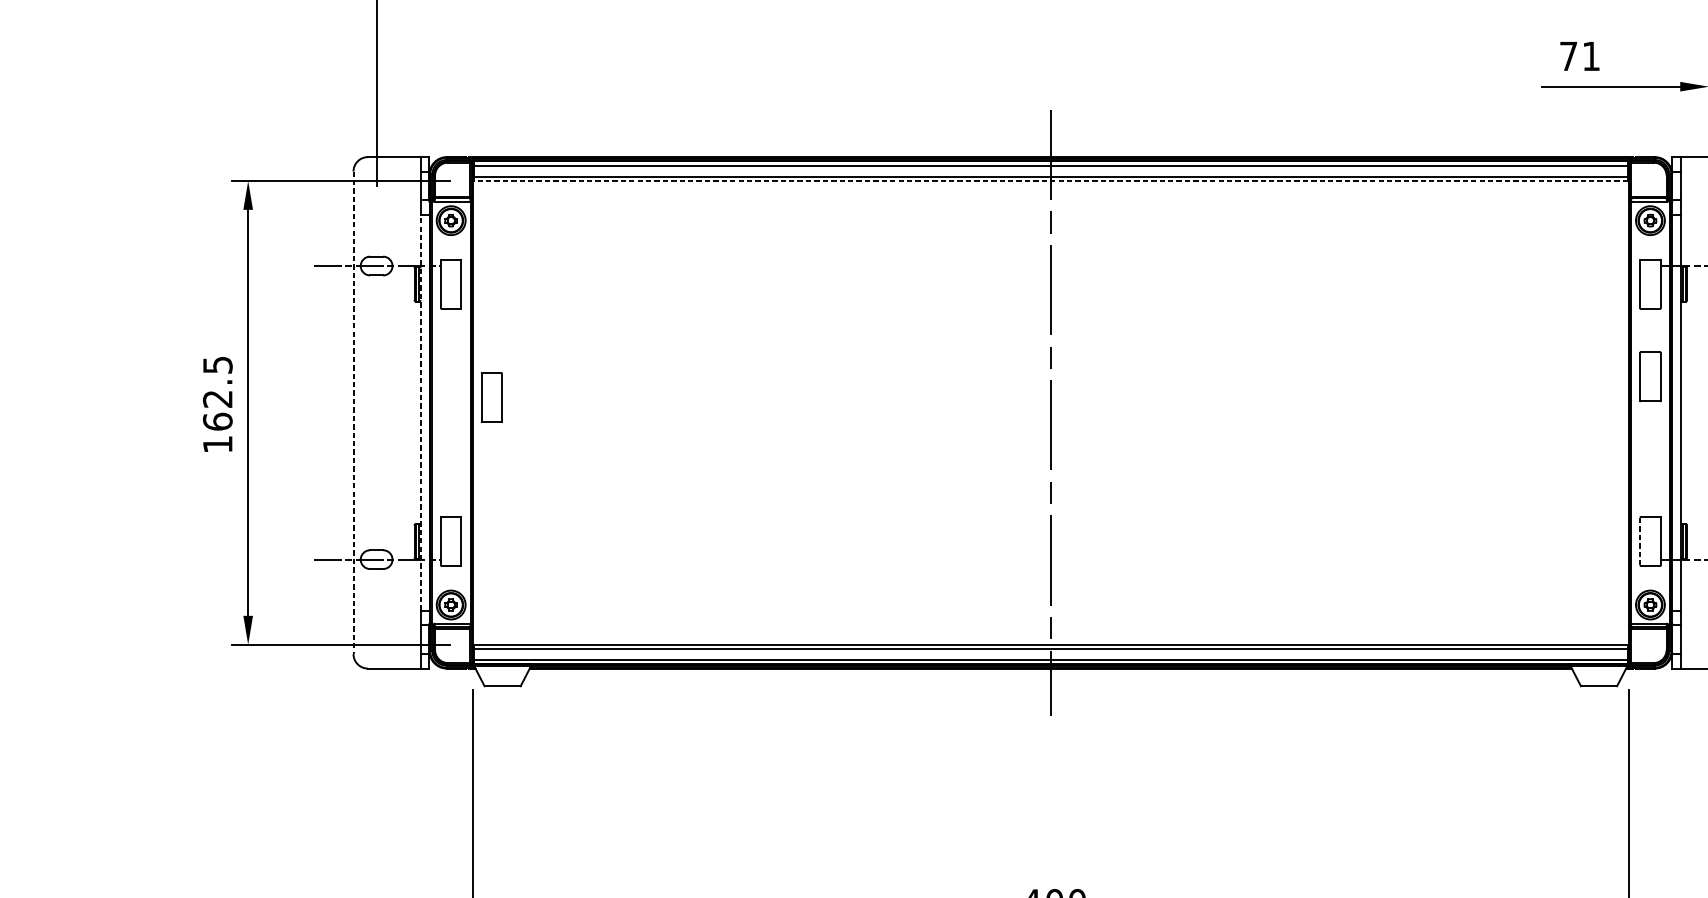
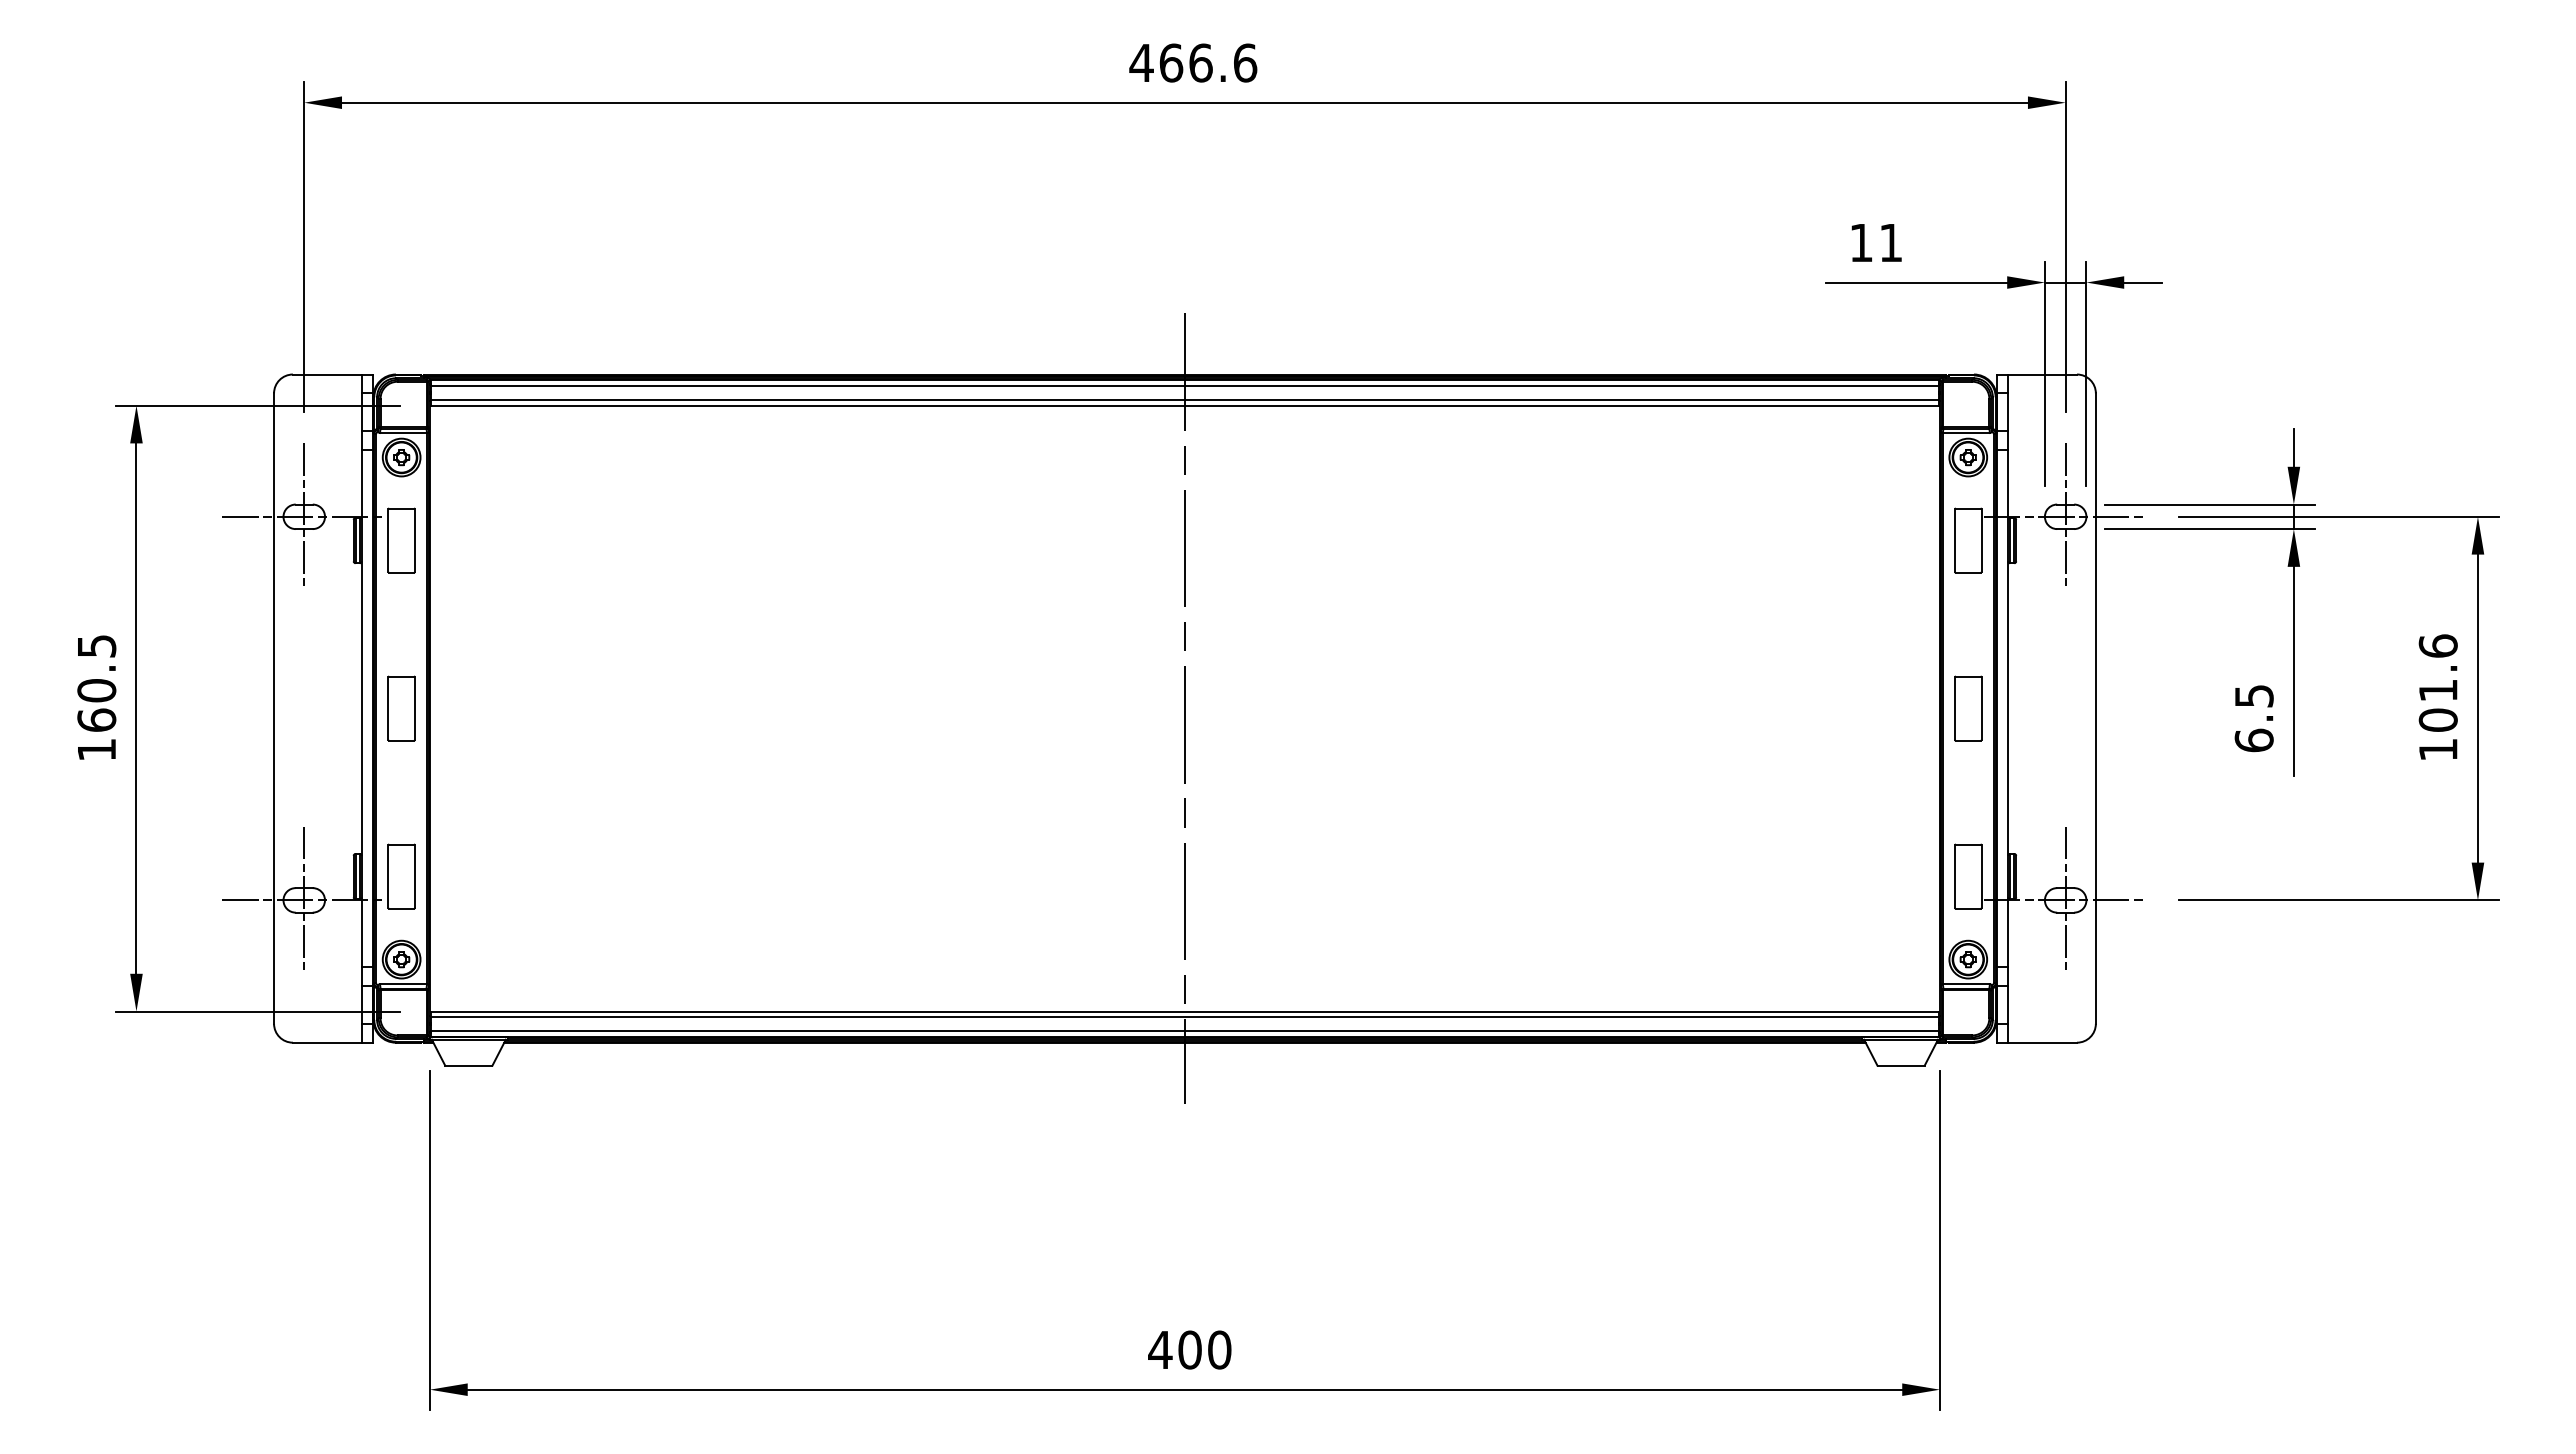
text: (1568, 56) -> (1861, 242), 71 -> 11
line: (1050, 180) -> (1184, 405), dashed -> solid
line: (376, 265) -> (304, 516), added
part: (1650, 376) -> (1968, 708), moved
part: (491, 397) -> (401, 708), moved
text: (217, 398) -> (96, 690), 162.5 -> 160.5
line: (420, 412) -> (361, 708), dashed -> solid
line: (353, 413) -> (274, 709), dashed -> solid
line: (1640, 541) -> (1955, 876), dashed -> solid
line: (376, 558) -> (304, 899), added

